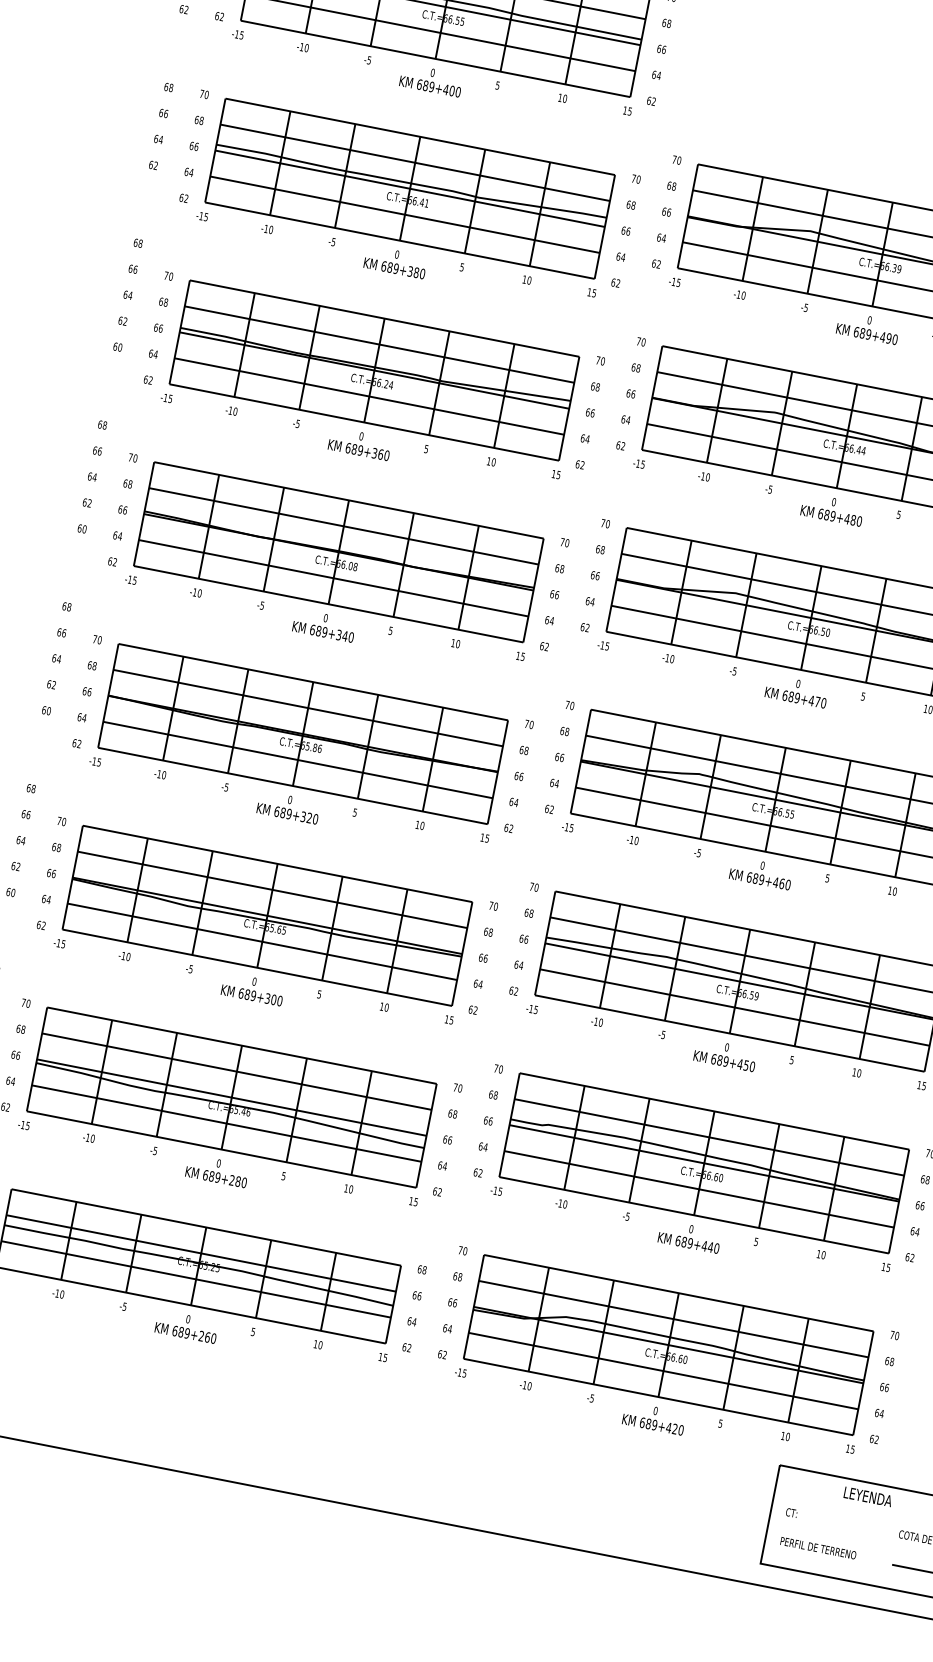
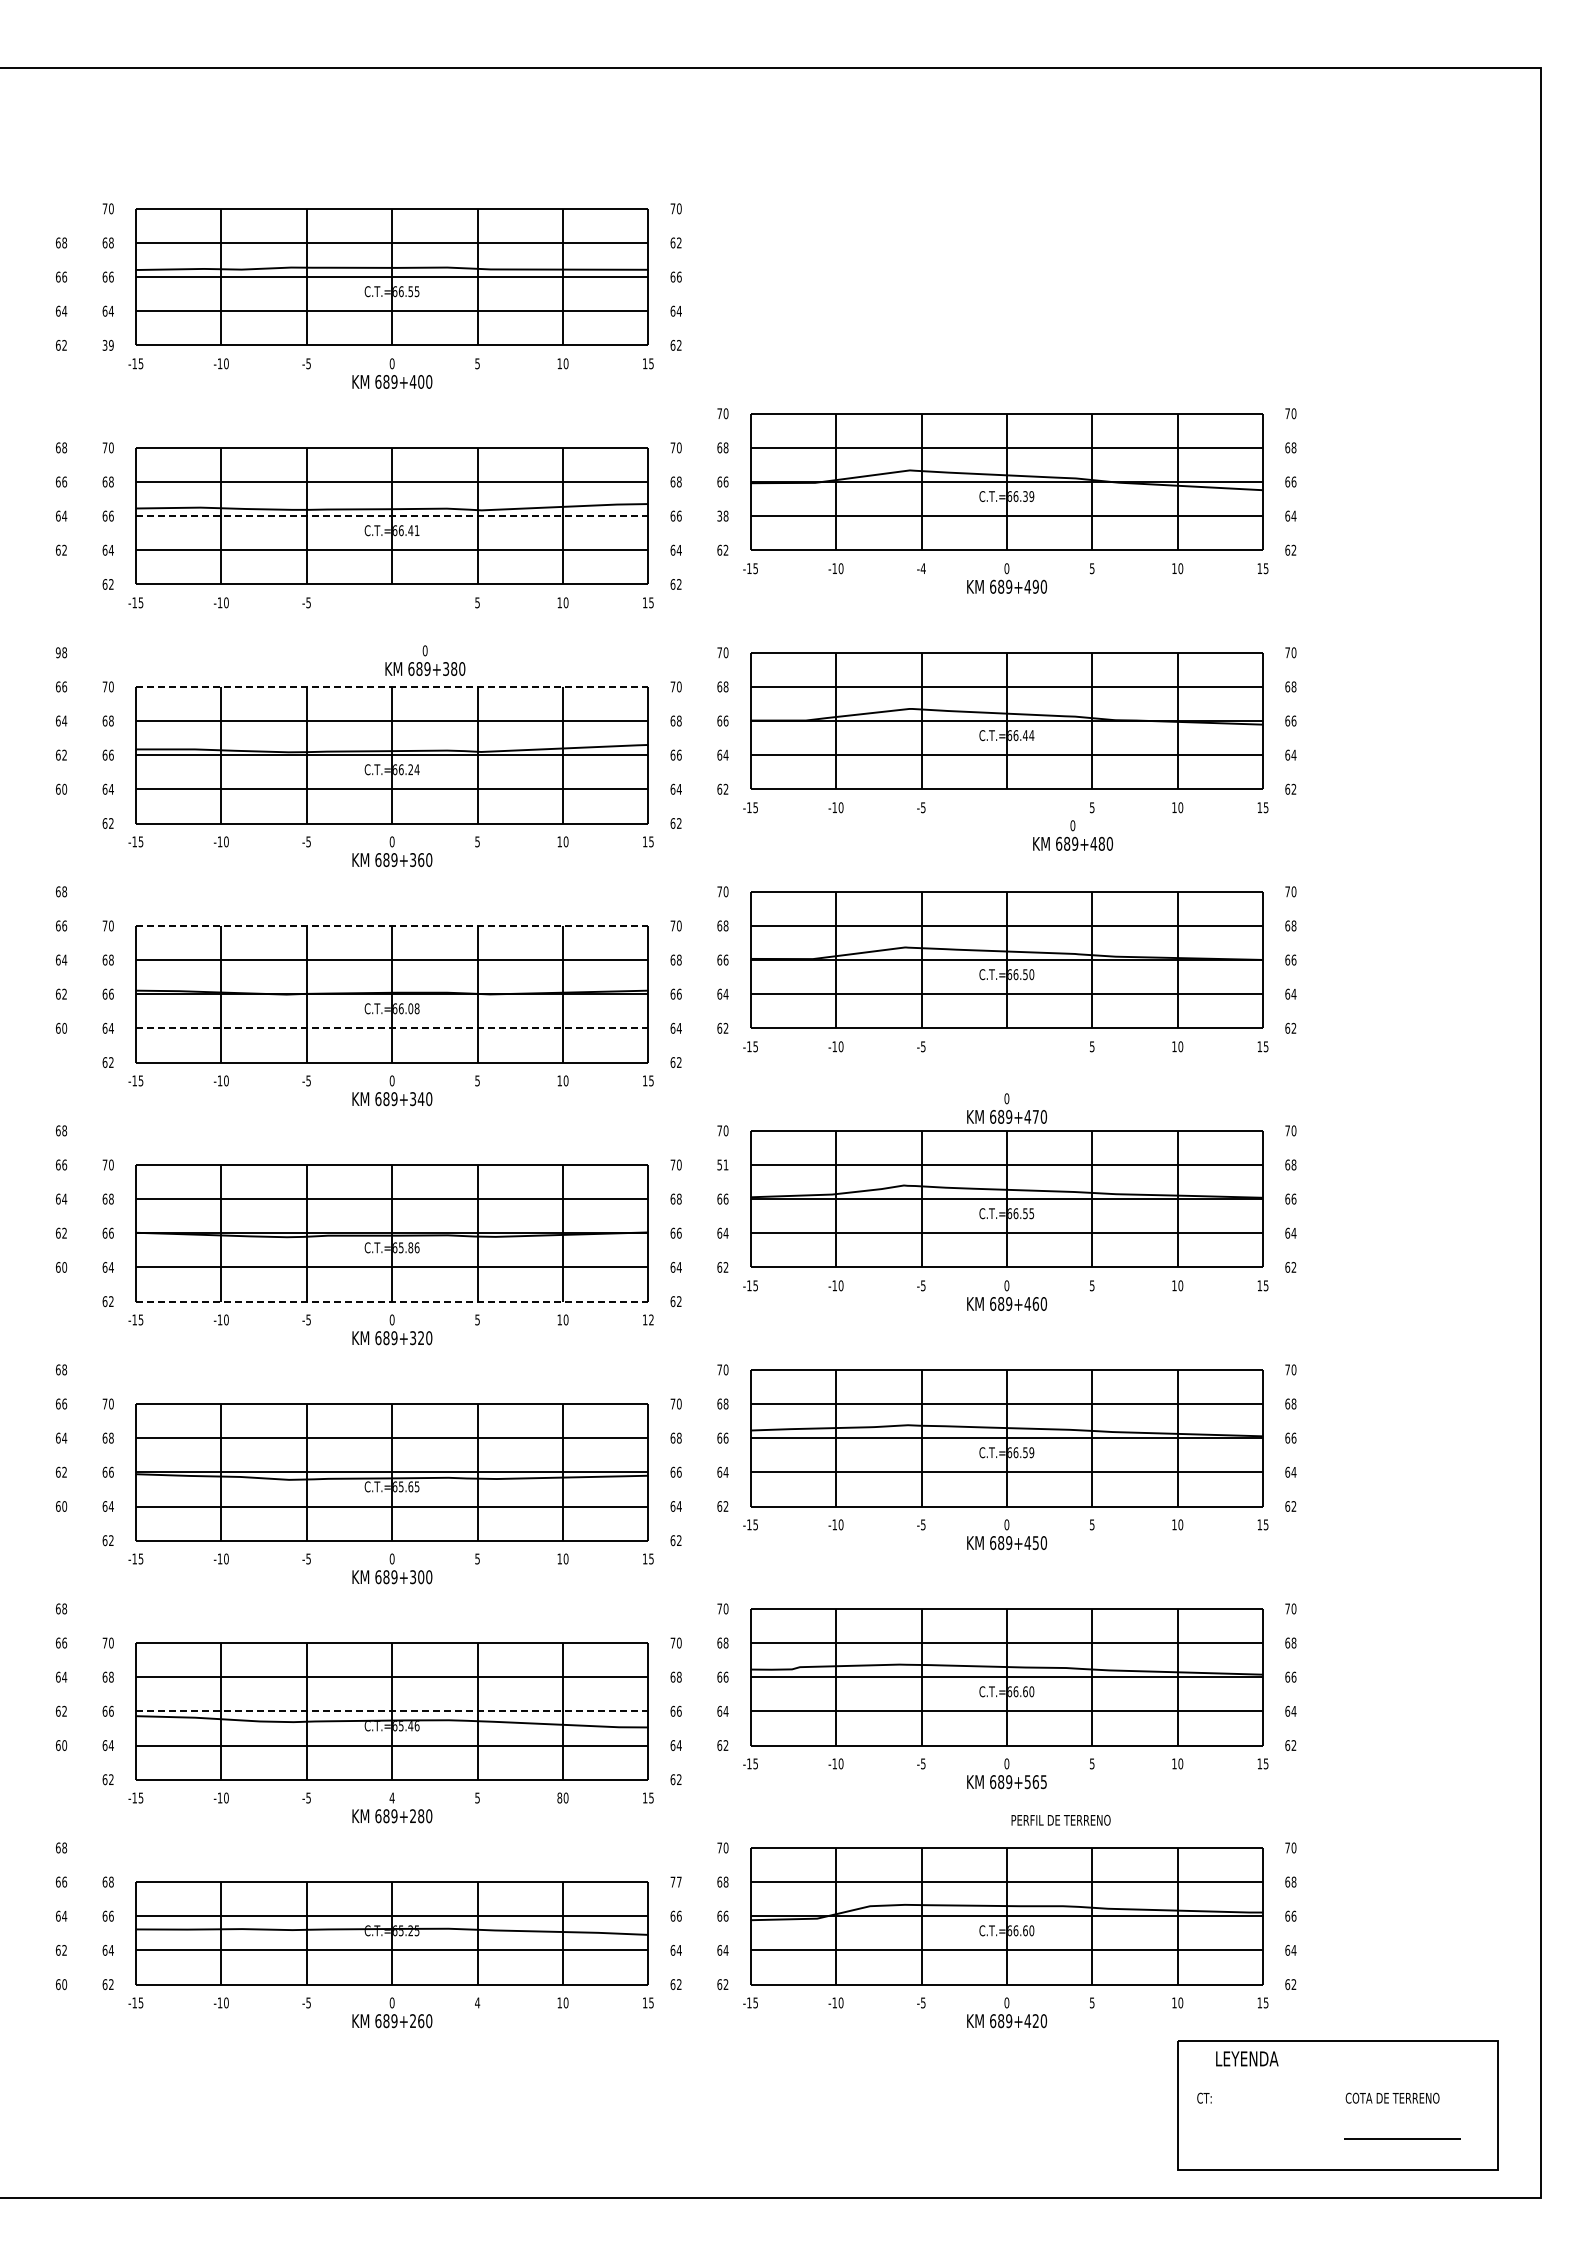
text: (219, 15) -> (107, 344), 62 -> 39
text: (669, 23) -> (679, 242), 68 -> 62
line: (410, 189) -> (392, 516), solid -> dashed
text: (661, 237) -> (722, 515), 64 -> 38
text: (135, 242) -> (57, 652), 68 -> 98
text: (395, 262) -> (425, 660), moved
text: (805, 307) -> (922, 568), -5 -> -4
line: (384, 318) -> (392, 686), solid -> dashed
line: (349, 500) -> (392, 925), solid -> dashed
text: (832, 509) -> (1072, 835), moved
line: (333, 578) -> (392, 1028), solid -> dashed
text: (796, 691) -> (1006, 1108), moved
text: (564, 731) -> (722, 1164), 68 -> 51
line: (293, 785) -> (392, 1301), solid -> dashed
text: (487, 838) -> (651, 1319), 15 -> 12
line: (231, 1097) -> (392, 1711), solid -> dashed
text: (218, 1162) -> (391, 1797), 0 -> 4
text: (346, 1188) -> (559, 1797), 10 -> 80
text: (710, 1247) -> (1035, 1782), 689+440 -> 689+565
text: (421, 1269) -> (675, 1881), 68 -> 77
text: (253, 1331) -> (477, 2002), 5 -> 4
text: (868, 1496) -> (1247, 2058), moved
text: (818, 1547) -> (1060, 1819), moved

